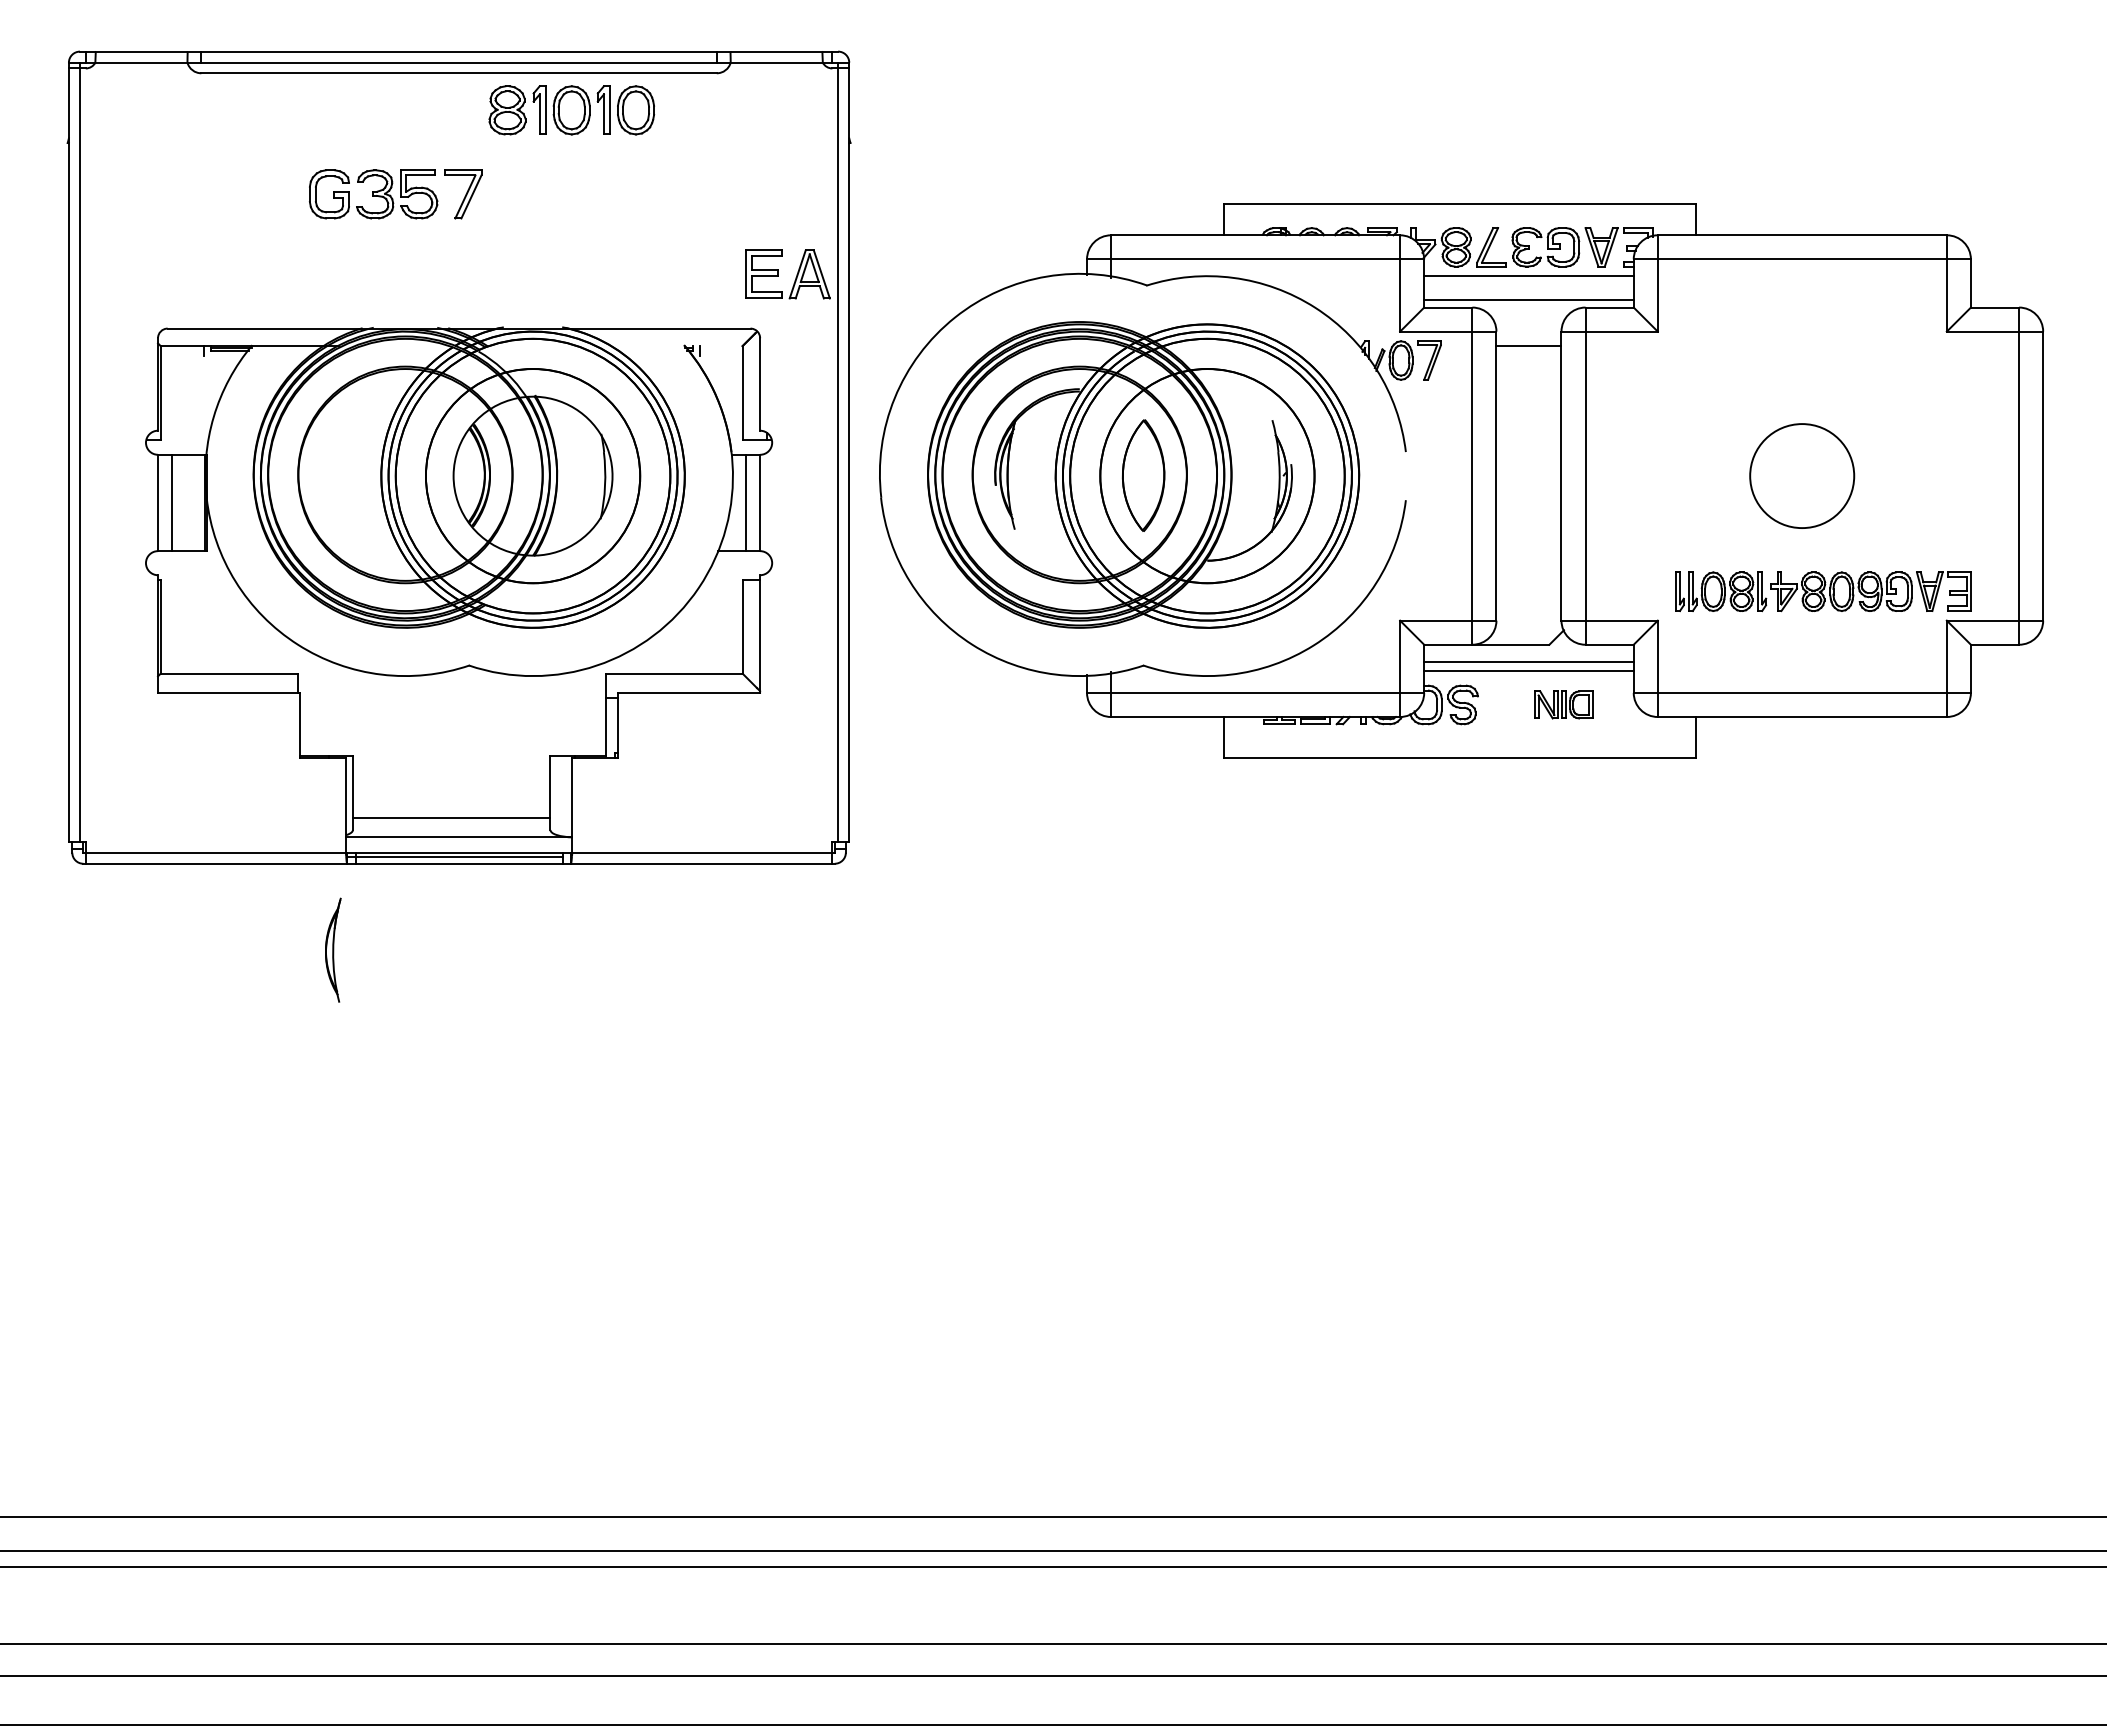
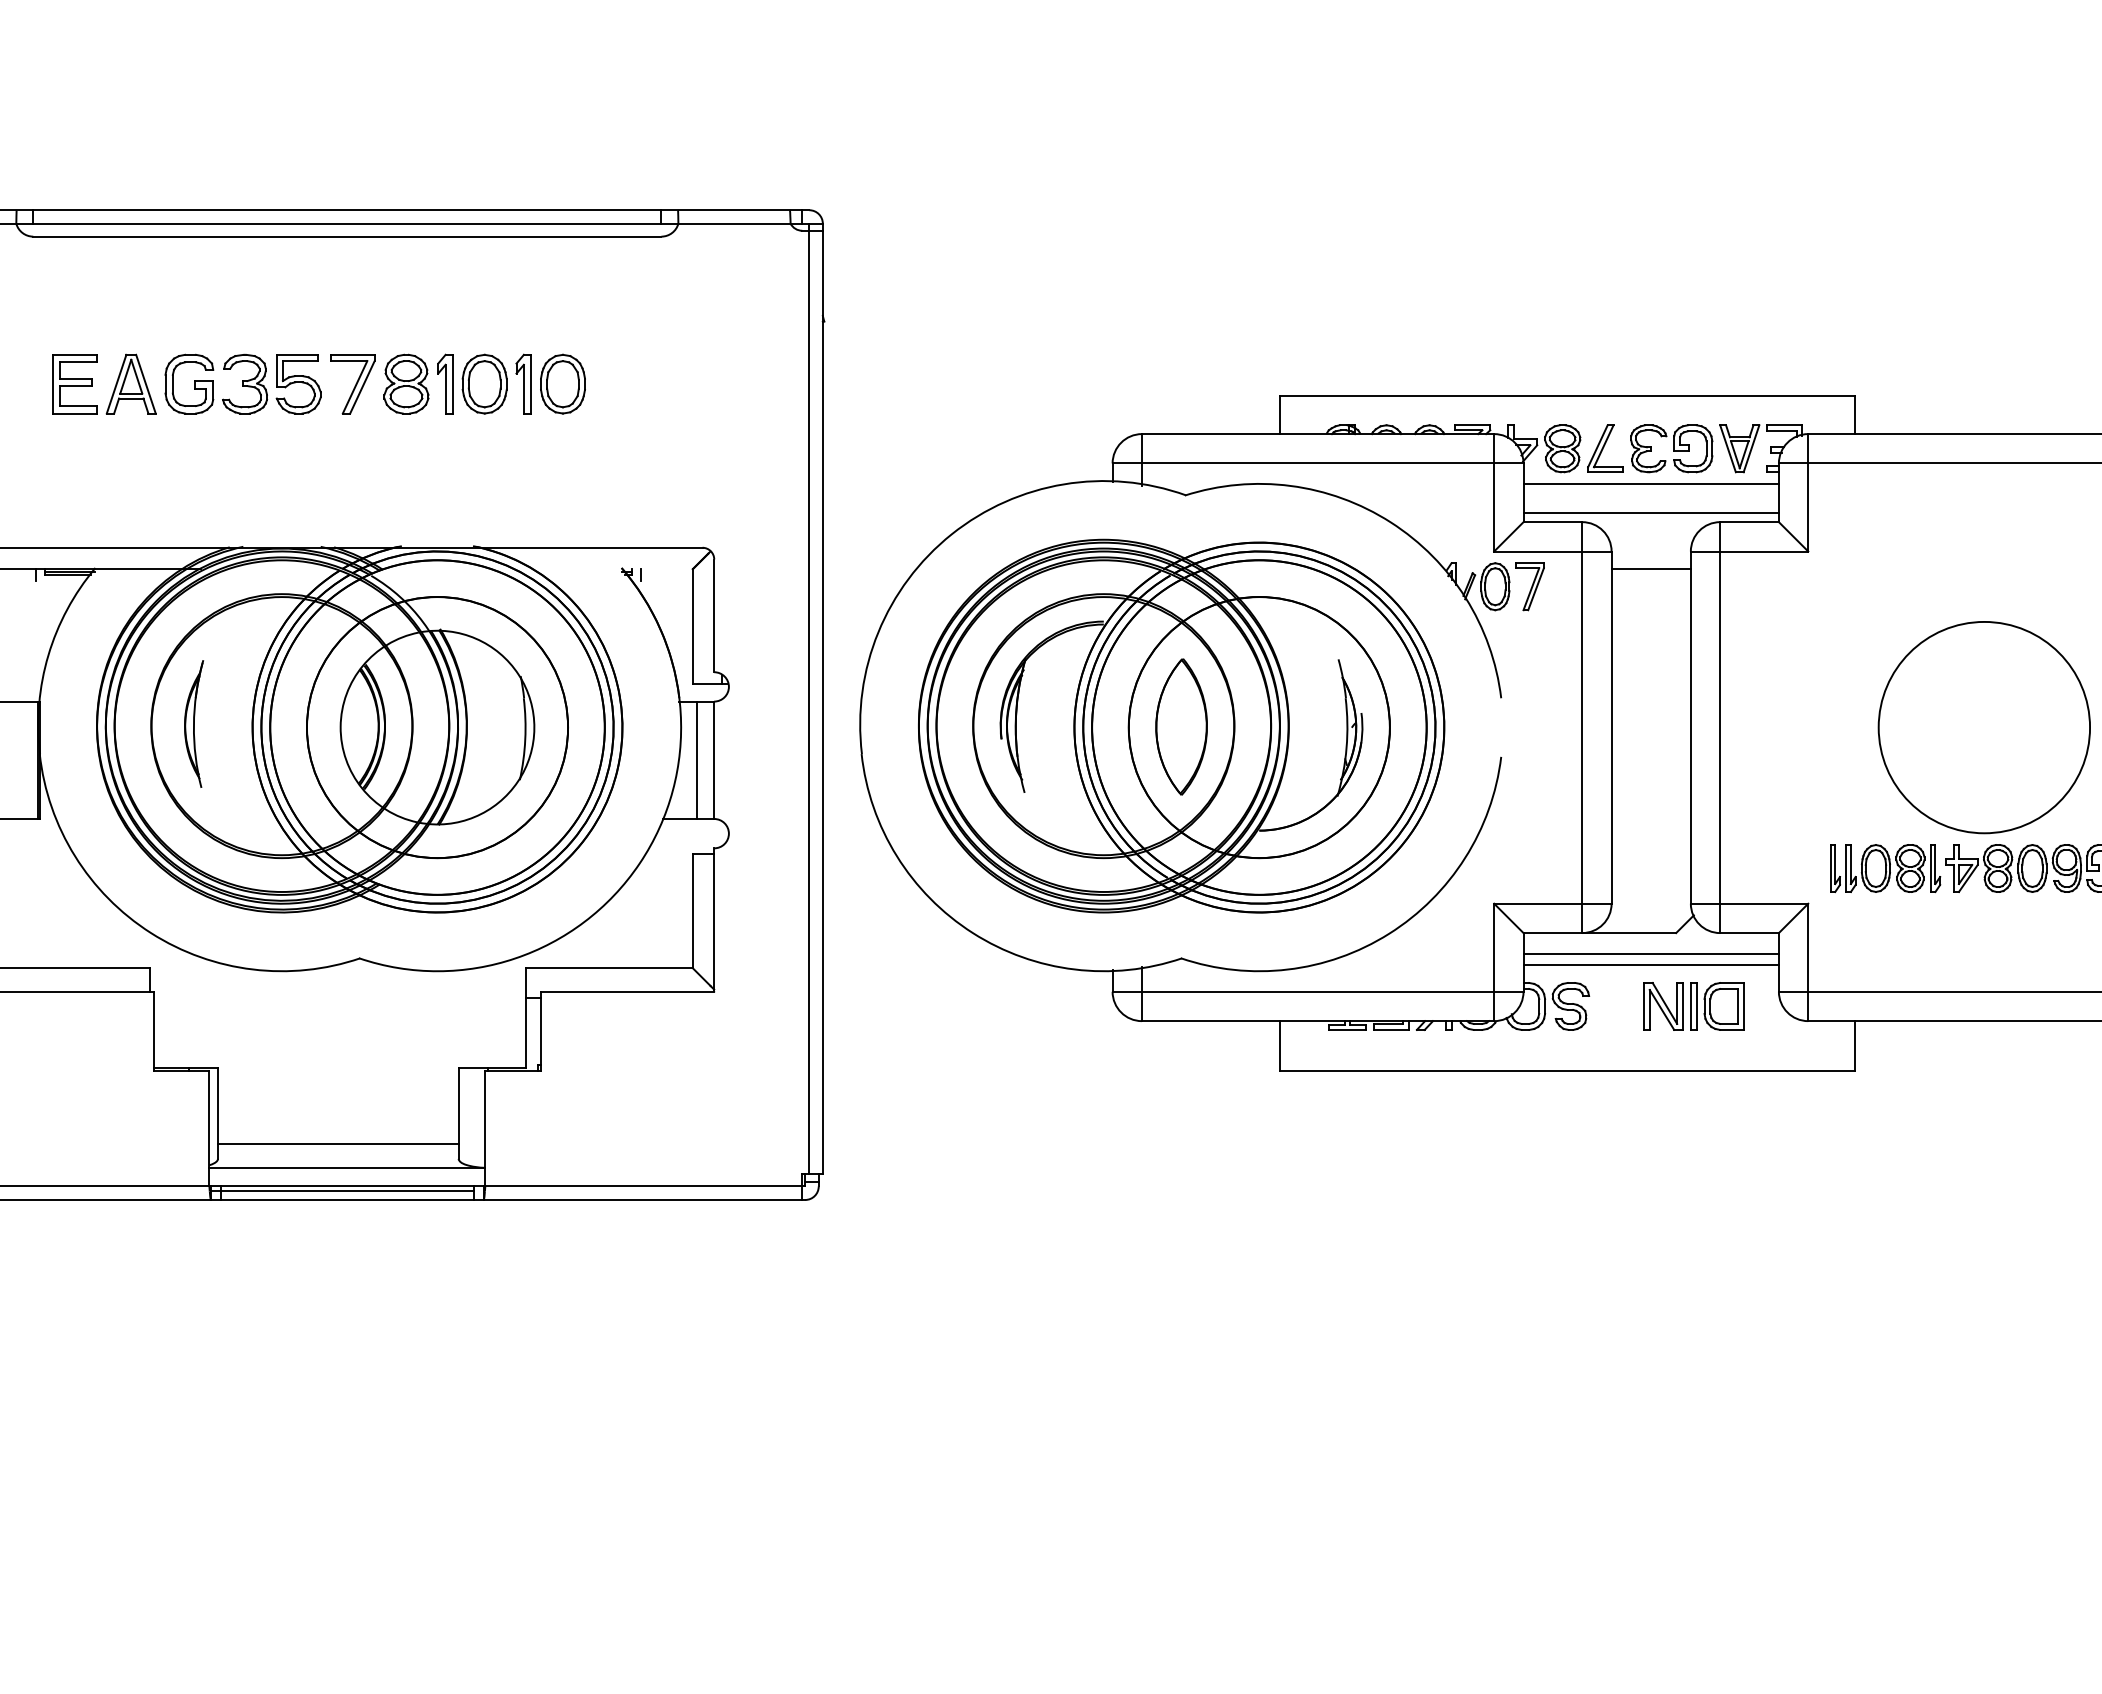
part: (571, 110) -> (484, 384), moved
part: (795, 277) -> (113, 388), moved
circle: (1801, 475) -> (1983, 726), size x1.67
part: (1563, 704) -> (1693, 1005), size x1.43
part: (333, 949) -> (194, 723), moved

